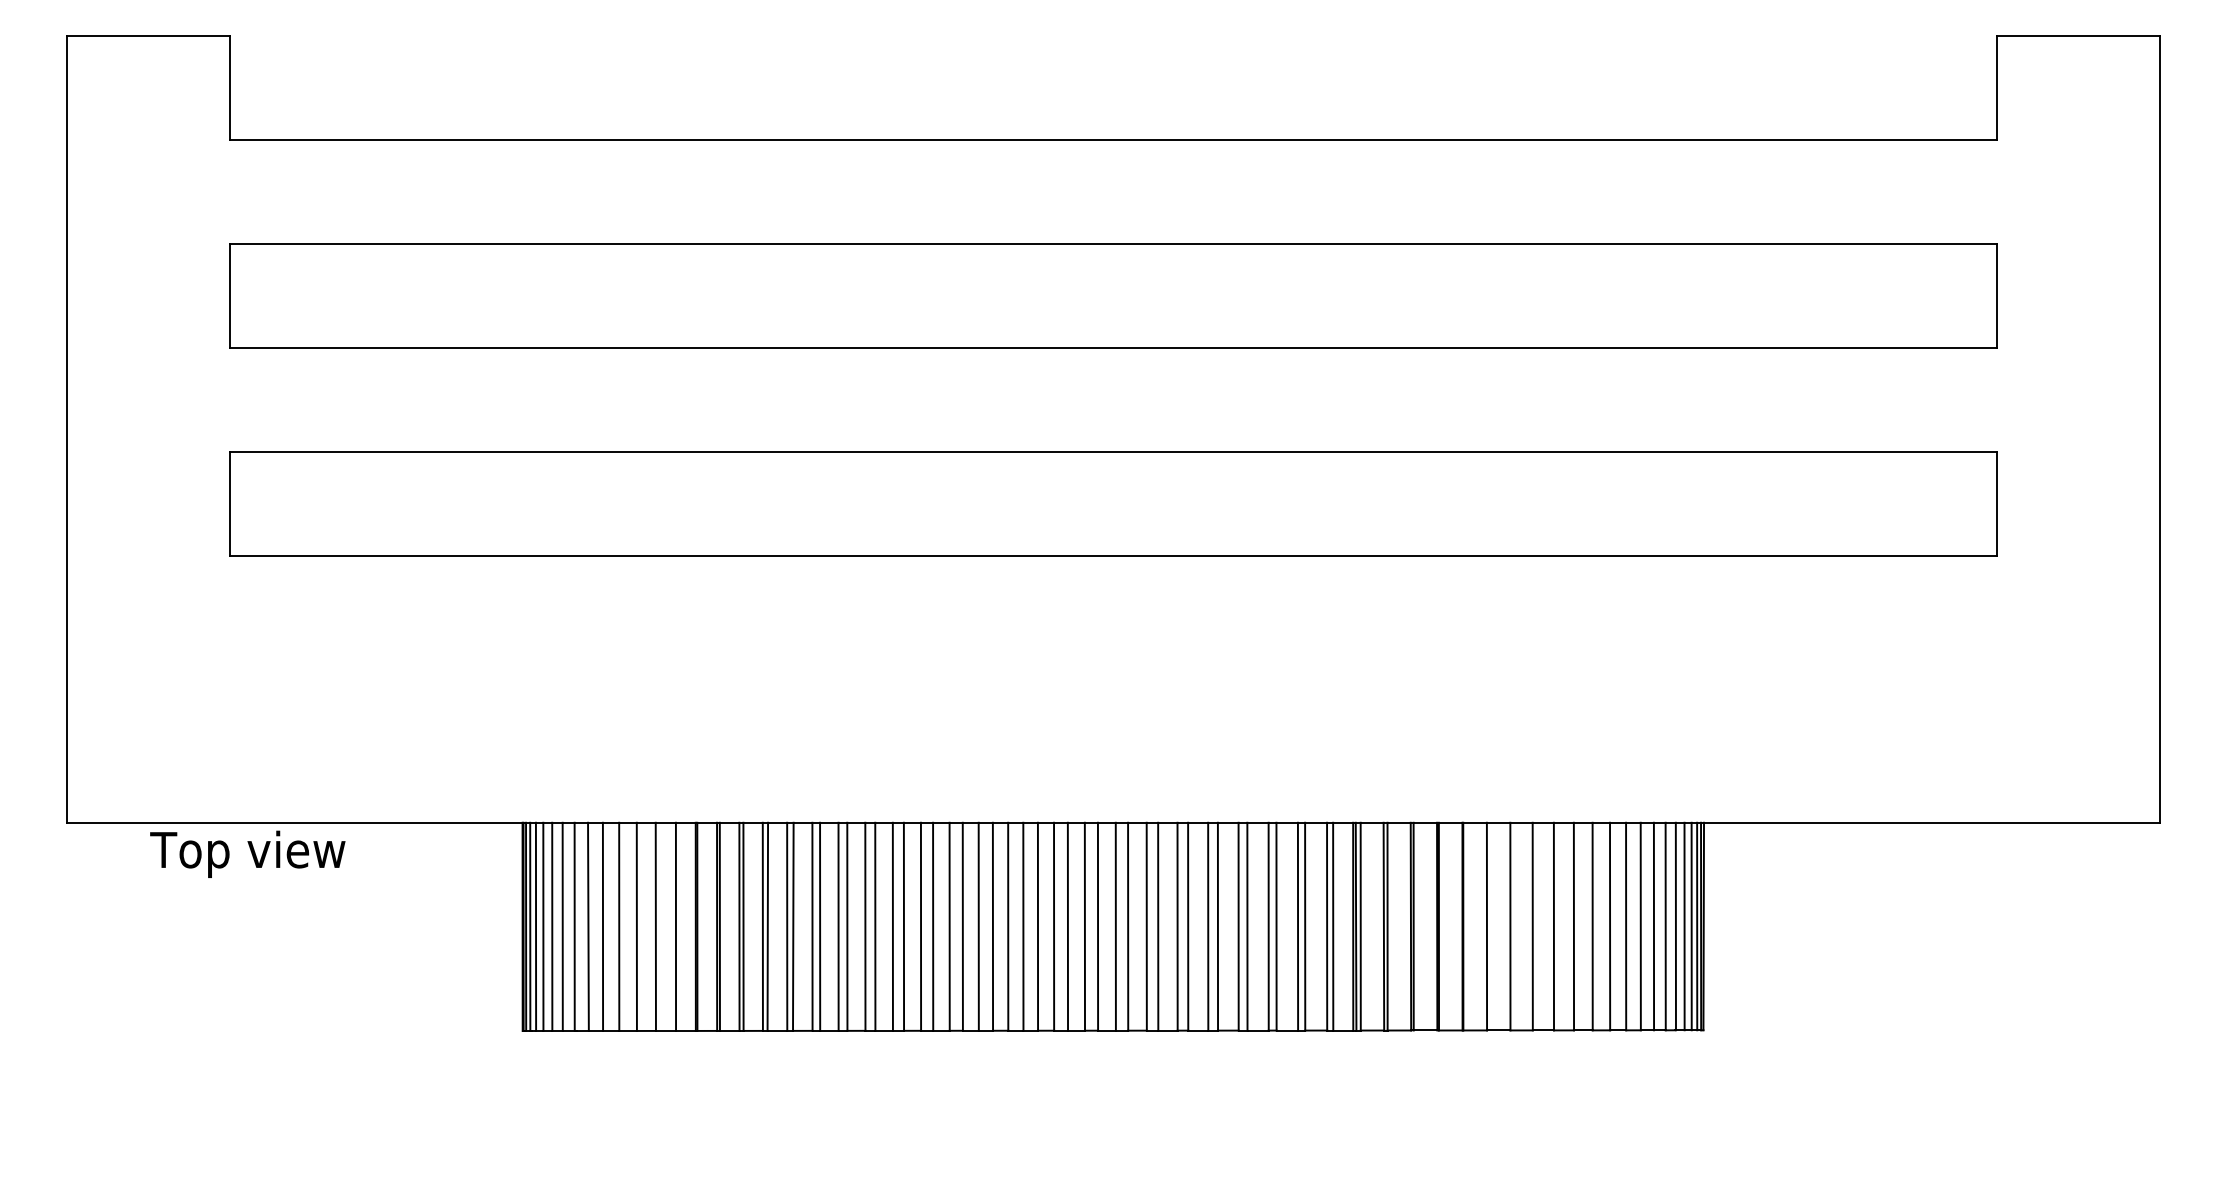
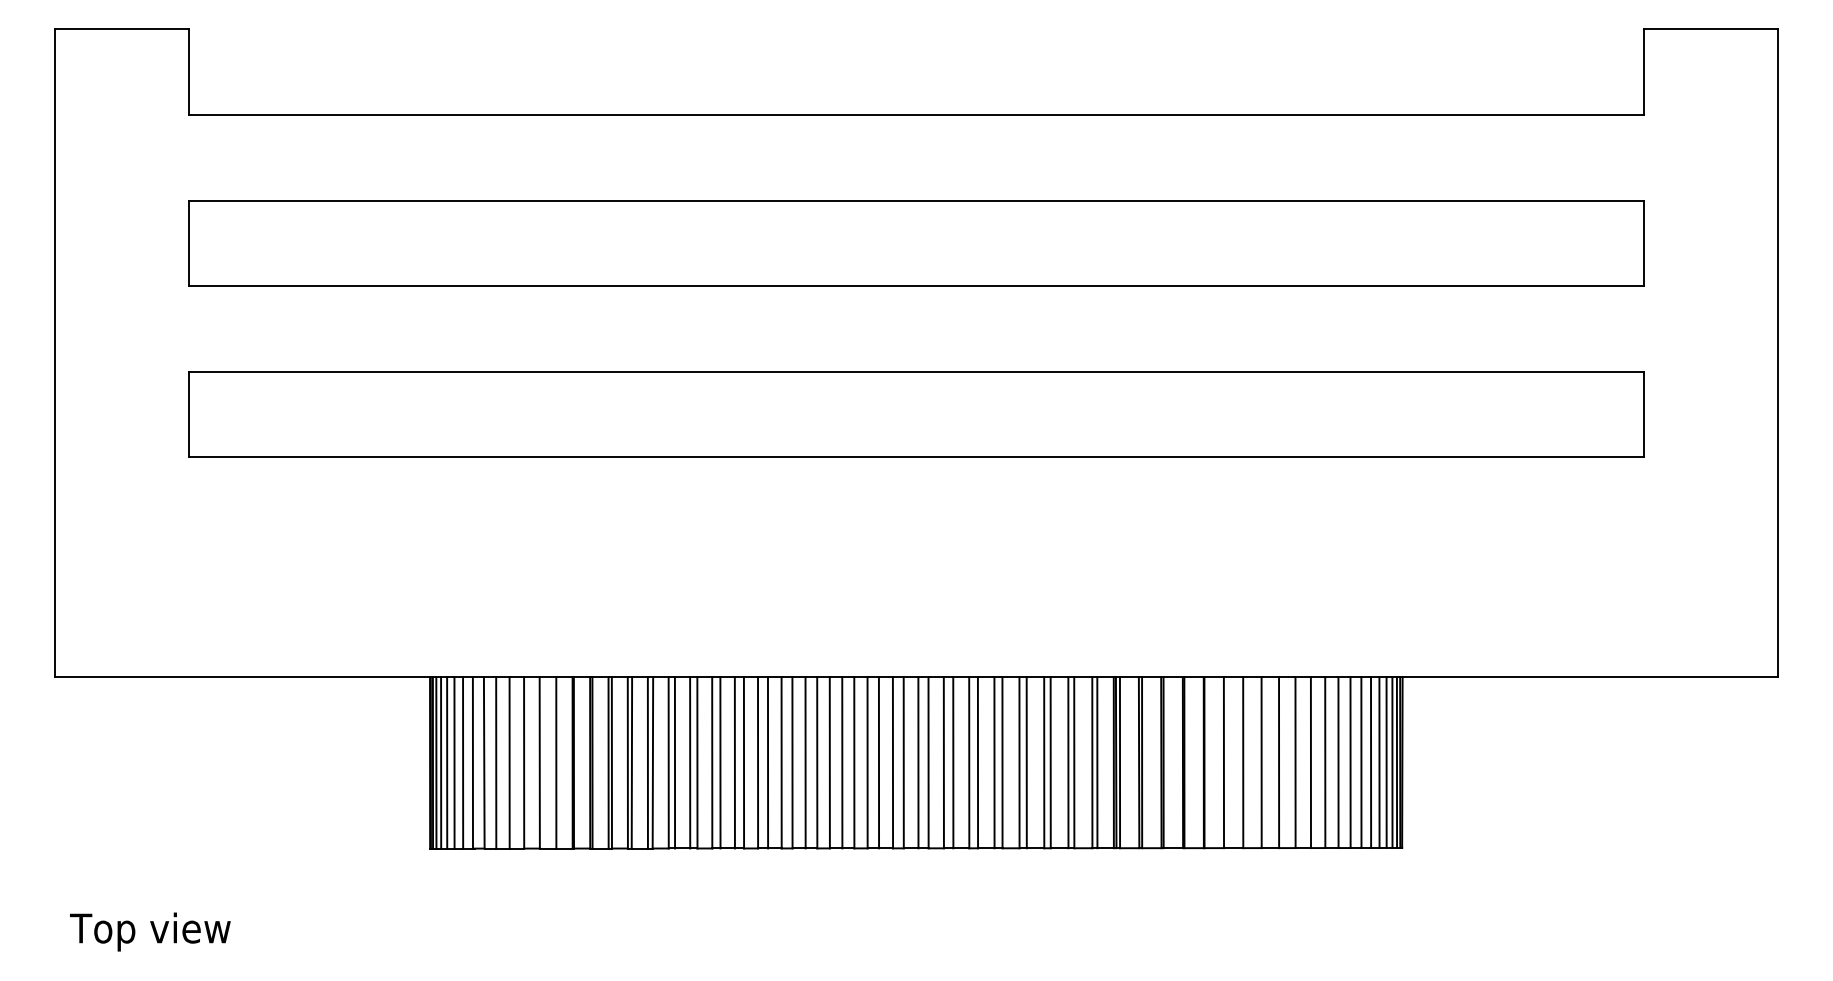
text: (247, 853) -> (150, 931), moved

